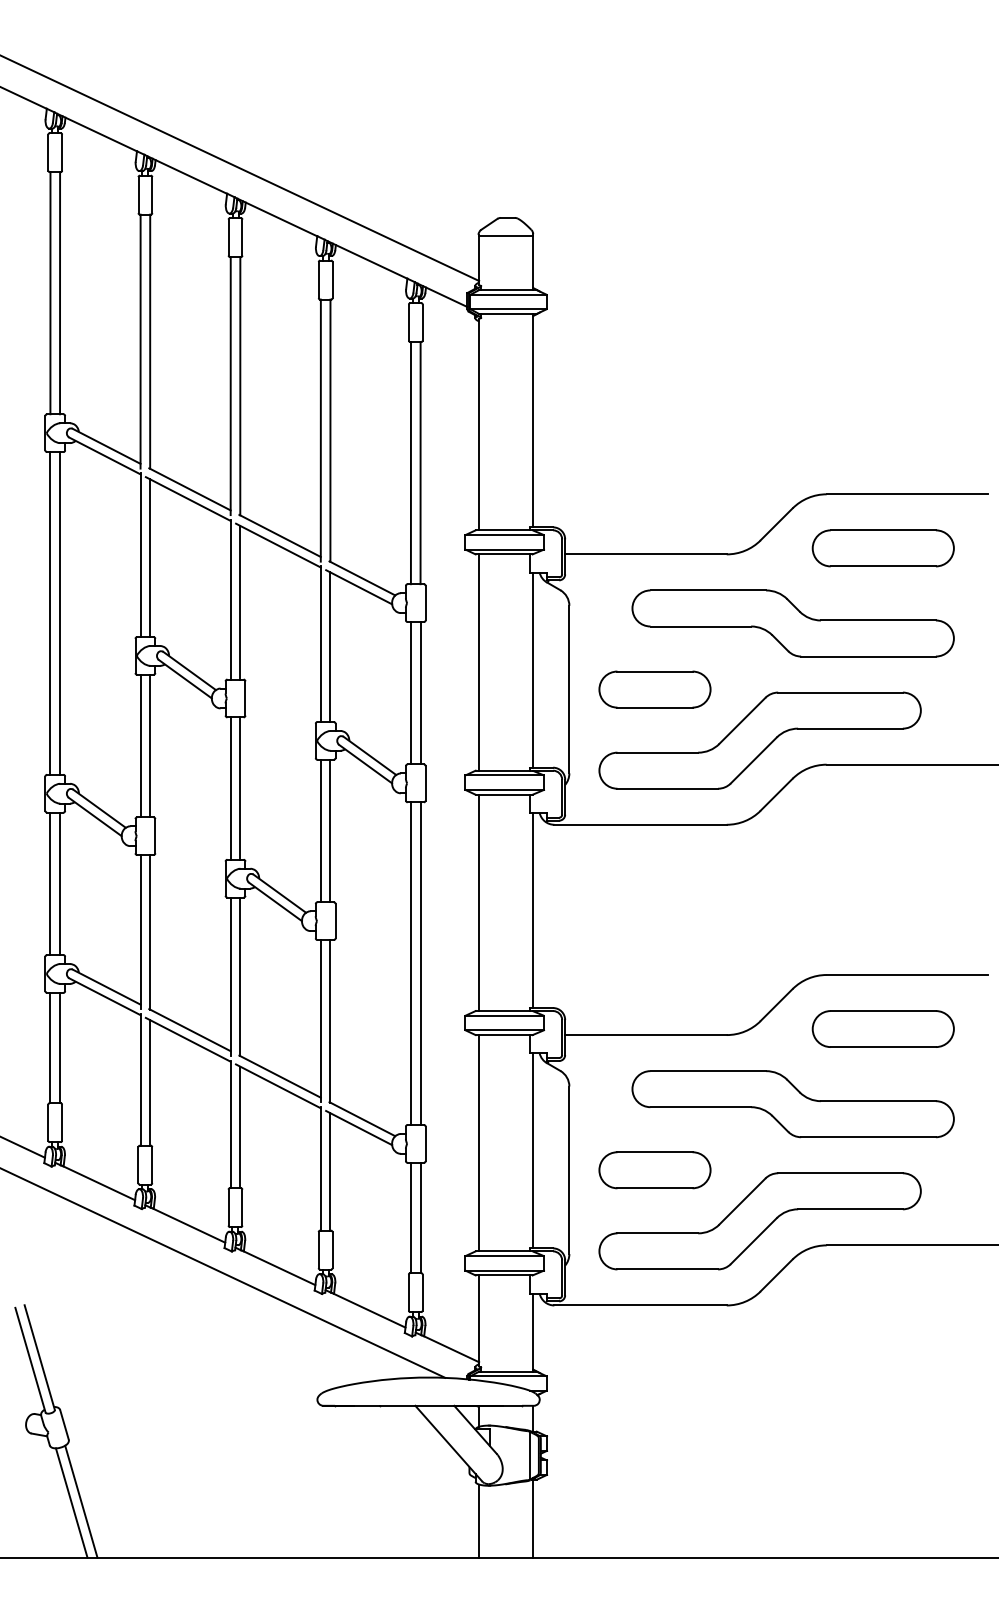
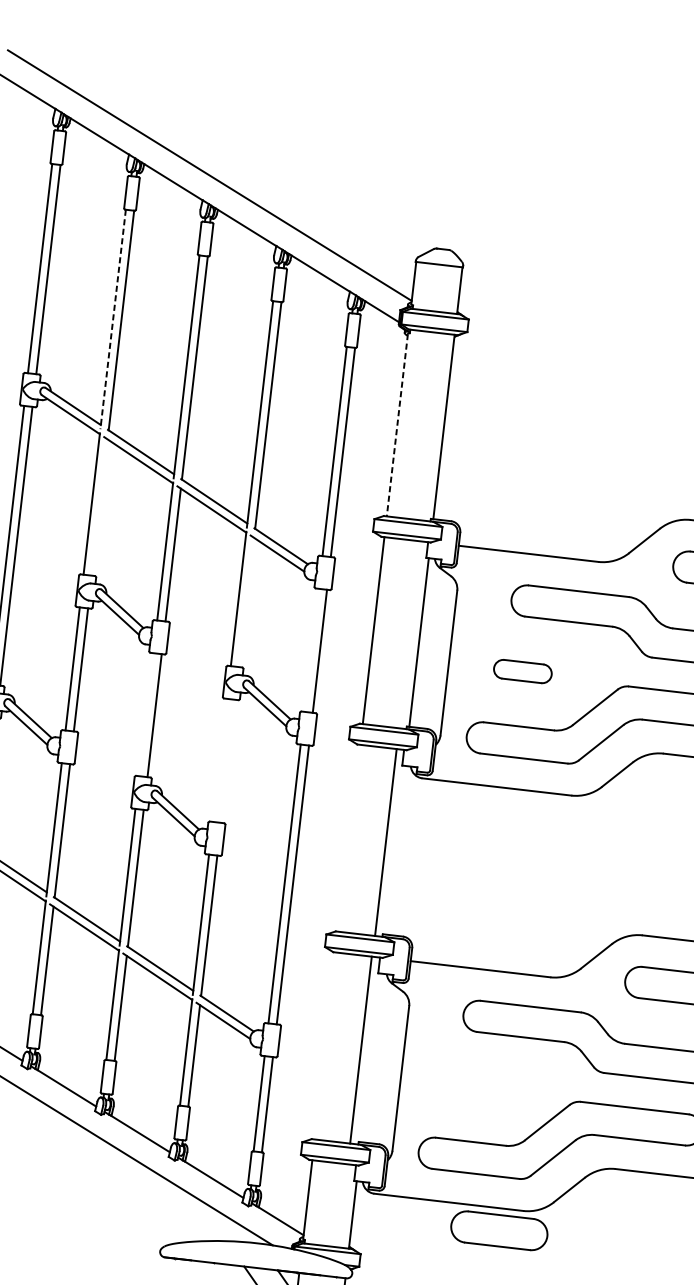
line: (140, 341) -> (113, 319), solid -> dashed
line: (479, 425) -> (397, 425), solid -> dashed
line: (150, 558) -> (100, 507), removed
line: (330, 646) -> (246, 601), removed
part: (654, 689) -> (522, 671), size x0.6
line: (410, 693) -> (311, 650), removed
line: (230, 788) -> (146, 714), removed
line: (320, 830) -> (219, 759), removed
line: (330, 830) -> (228, 760), removed
line: (479, 902) -> (386, 842), moved
line: (532, 910) -> (394, 850), removed
line: (479, 1143) -> (361, 1050), moved
line: (532, 1150) -> (370, 1057), removed
part: (654, 1170) -> (498, 1230), moved

